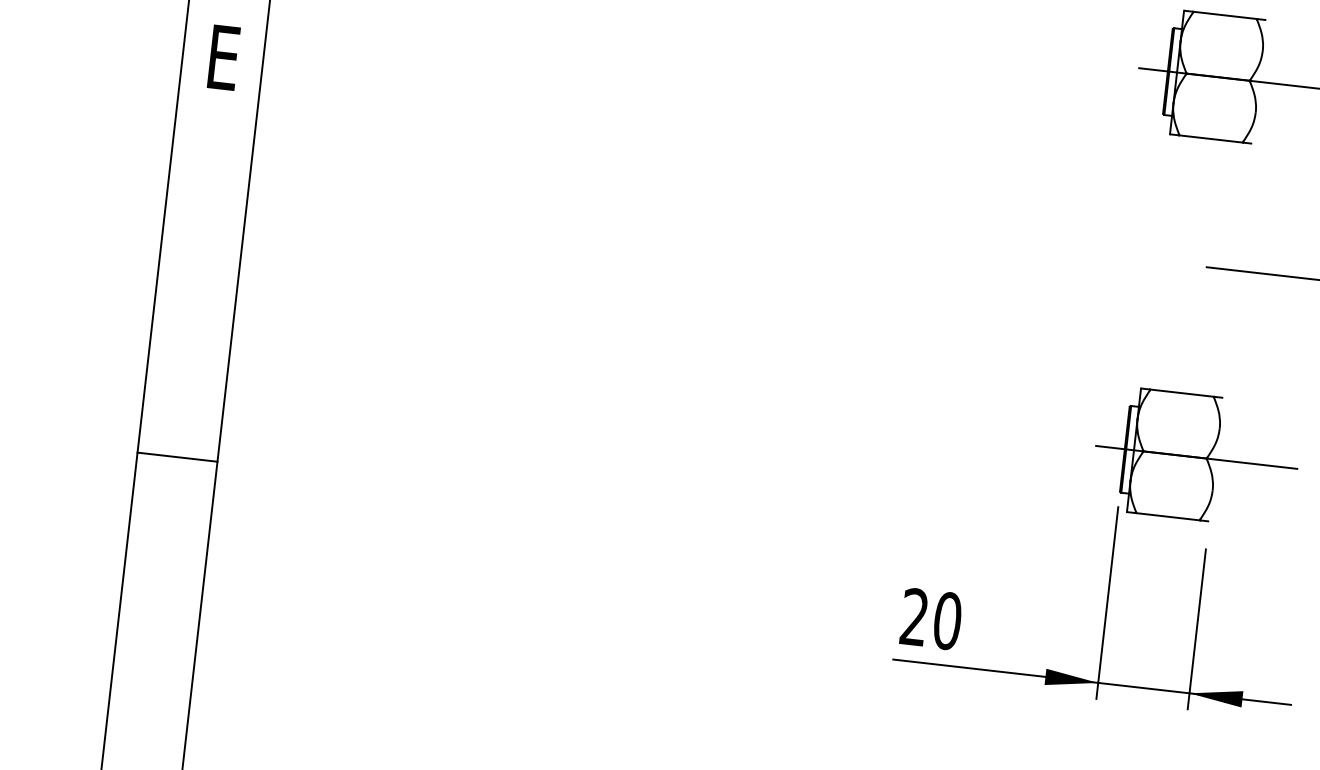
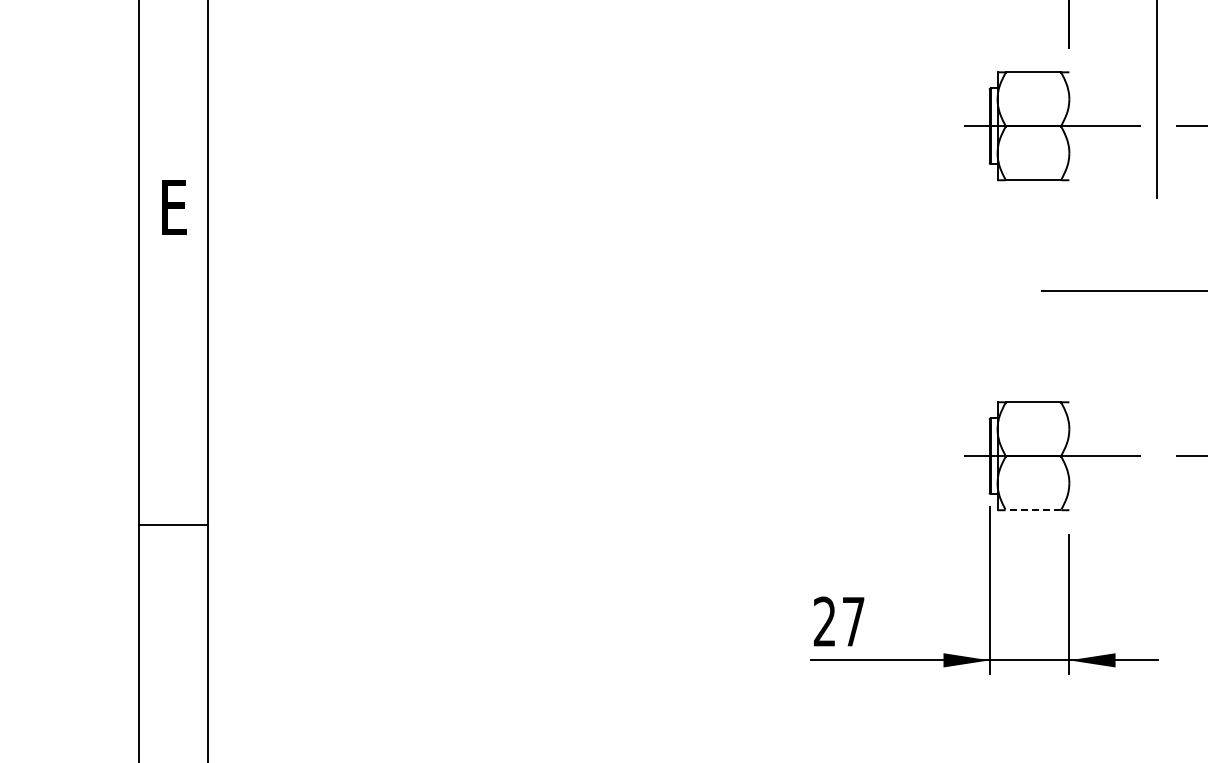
line: (177, 457) -> (173, 525), moved
line: (1168, 517) -> (1033, 510), solid -> dashed
text: (947, 620) -> (853, 621), 20 -> 27

